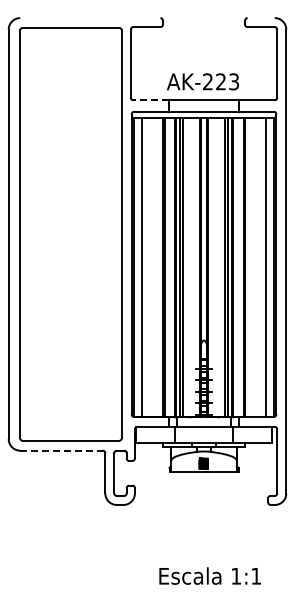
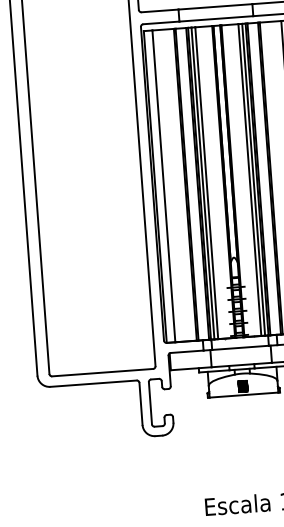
line: (150, 100) -> (159, 11), dashed -> solid
line: (62, 450) -> (94, 383), dashed -> solid

